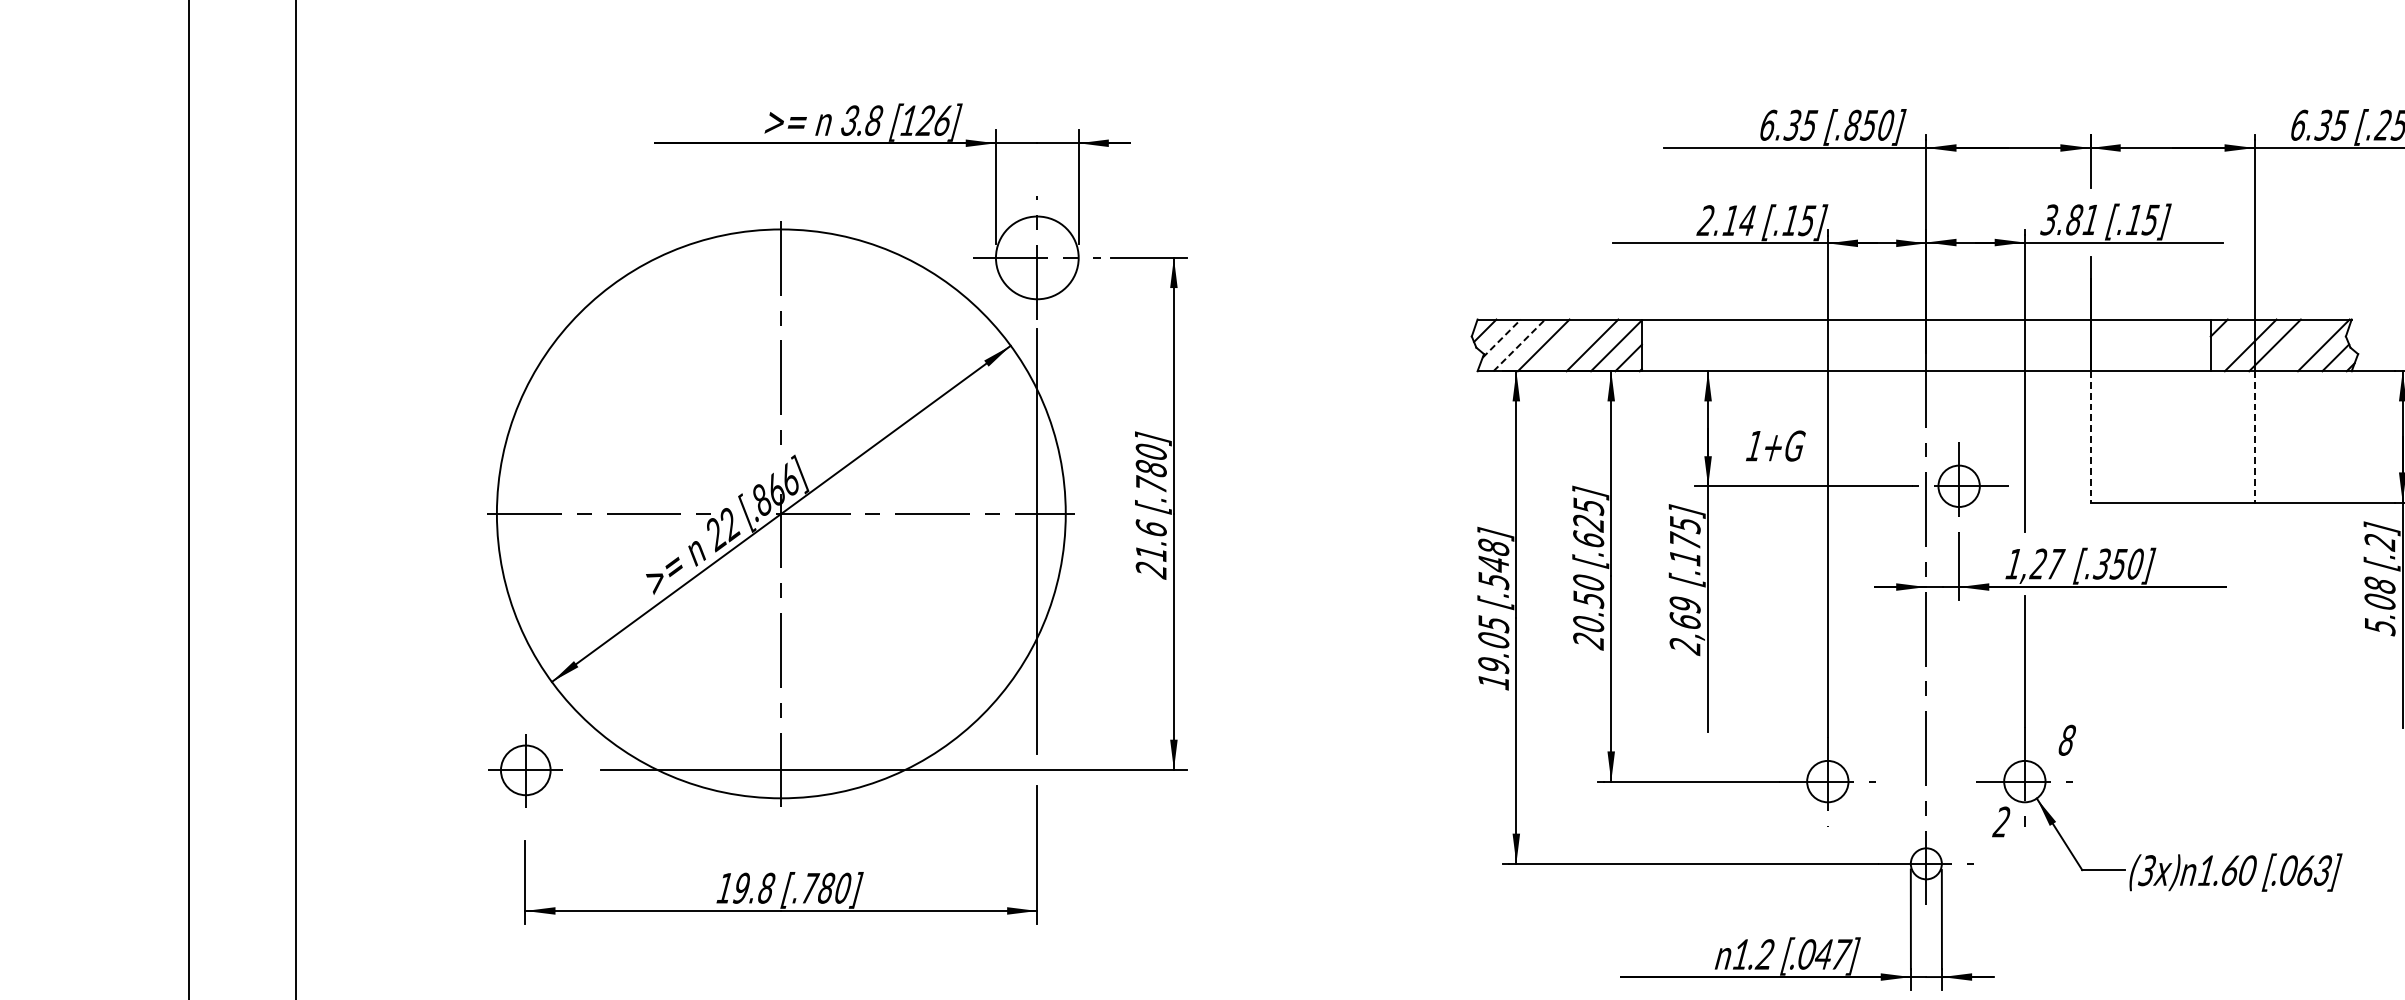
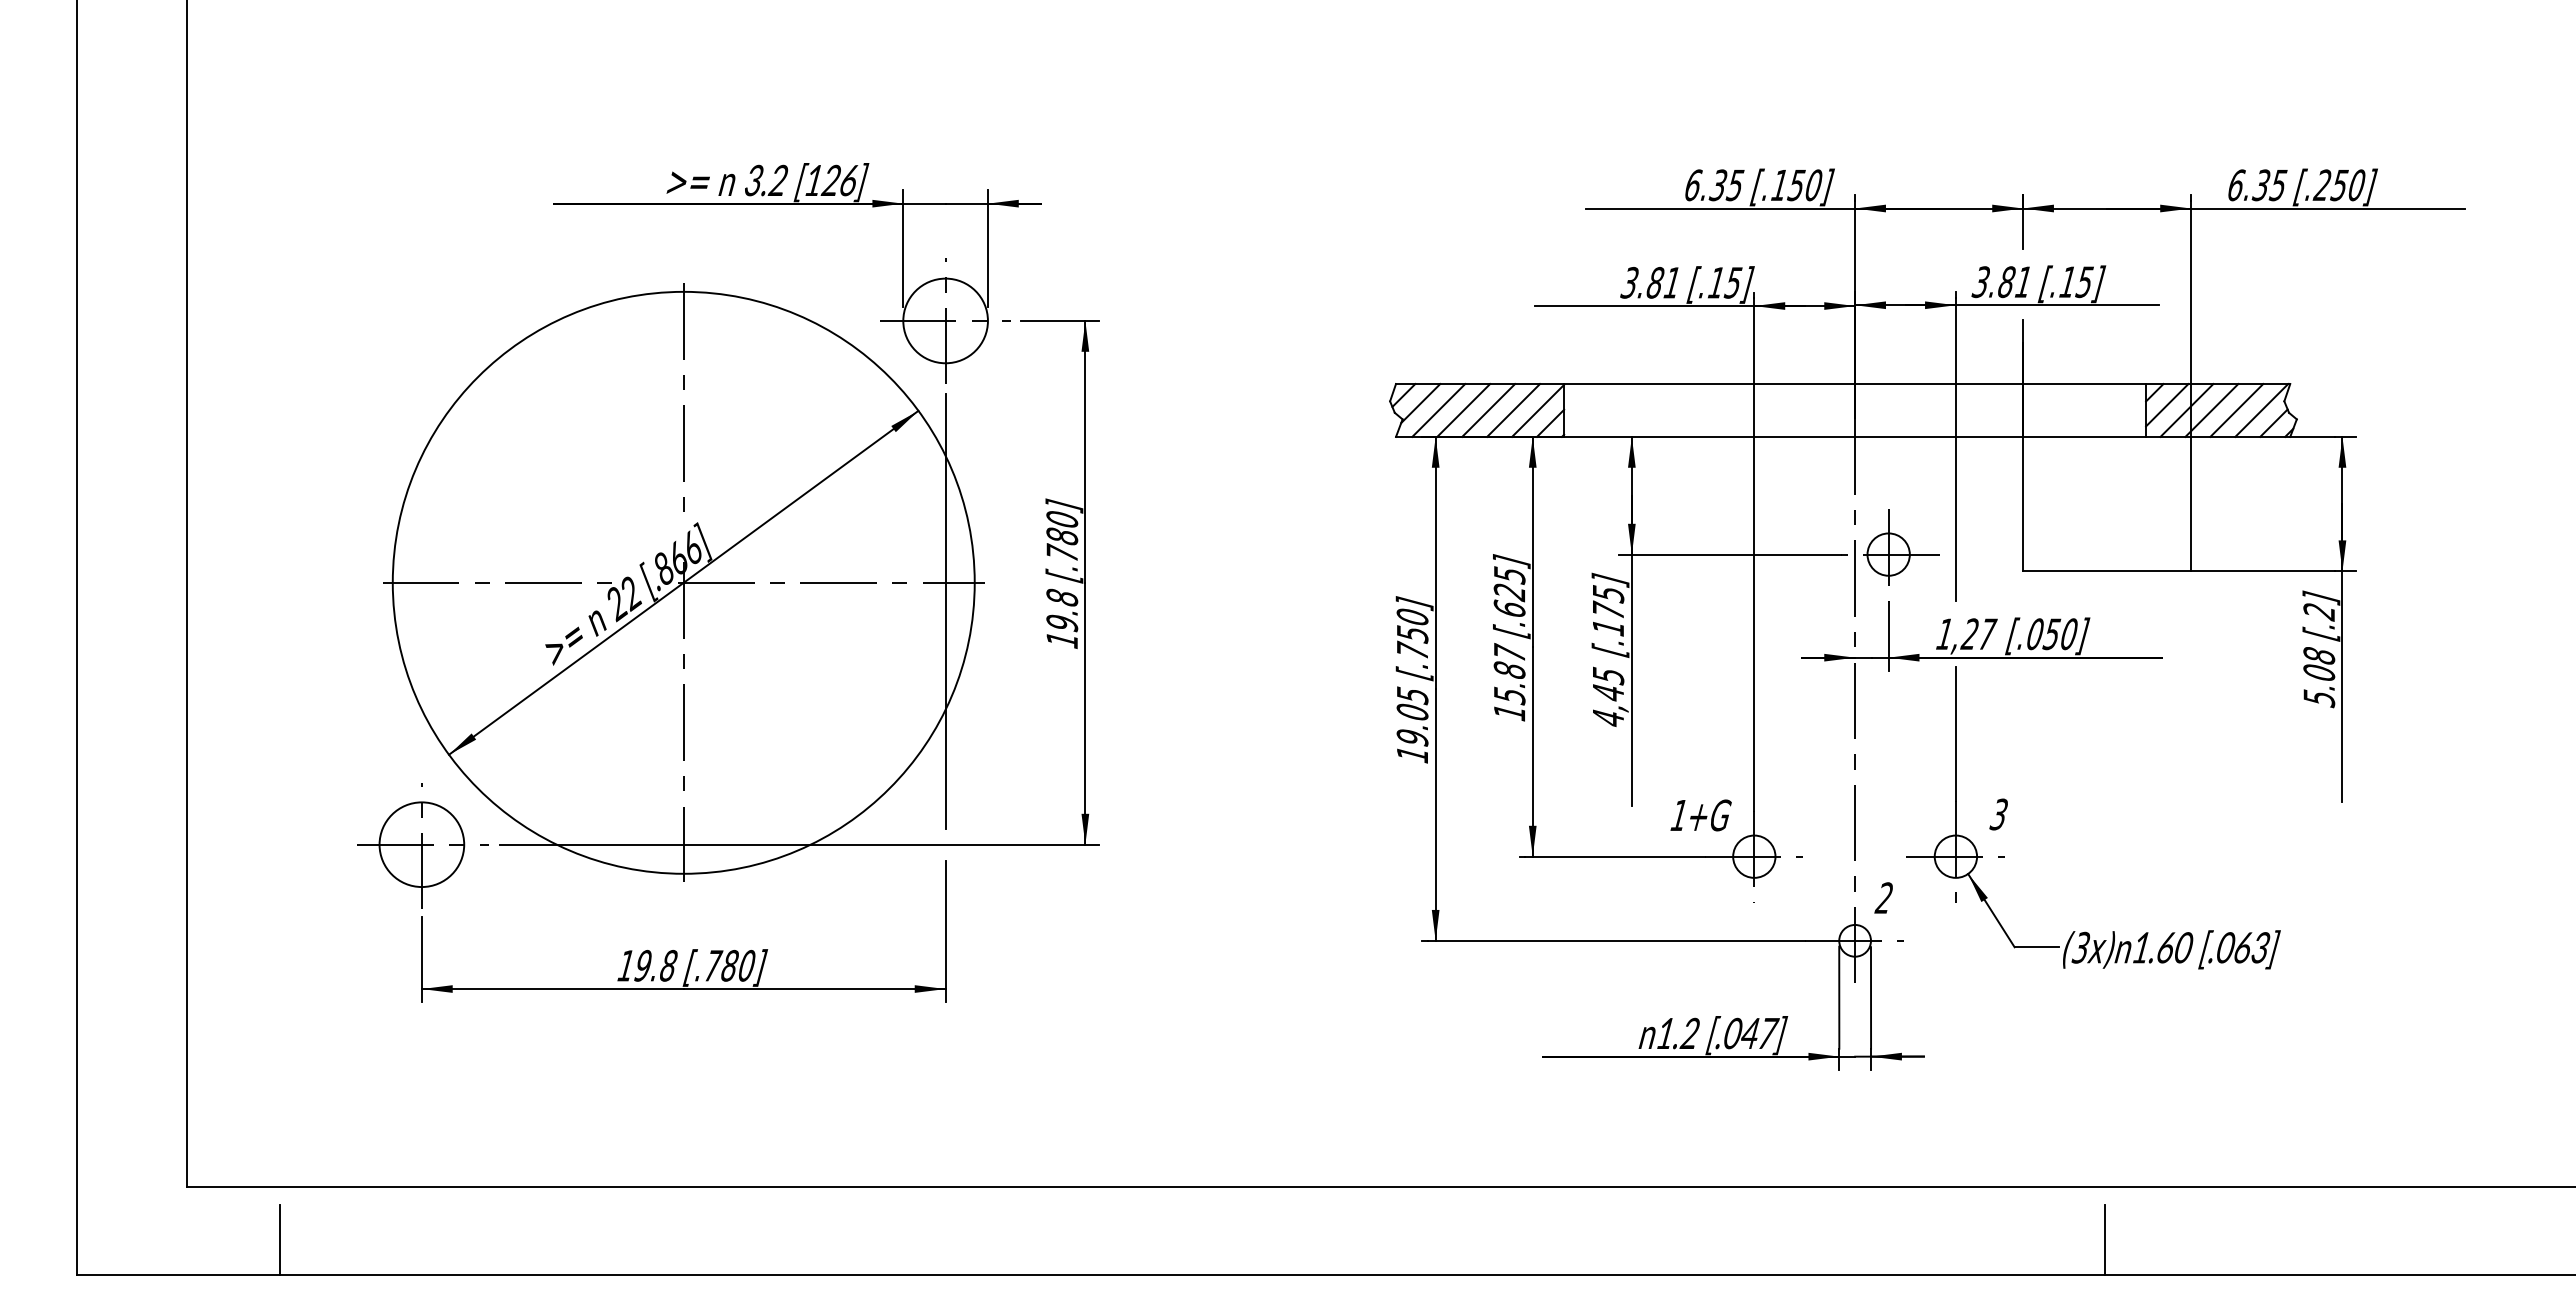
text: (872, 121) -> (777, 181), 3.8 -> 3.2
text: (1852, 125) -> (1779, 185), [.850] -> [.150]
text: (1725, 220) -> (1649, 282), 2.14 -> 3.81
line: (1501, 338) -> (1420, 403), dashed -> solid
line: (2231, 340) -> (2167, 405), added
line: (1520, 345) -> (1439, 410), dashed -> solid
line: (1567, 345) -> (1488, 410), added
line: (2299, 345) -> (2236, 410), added
line: (2090, 437) -> (2023, 504), dashed -> solid
line: (2255, 437) -> (2191, 504), dashed -> solid
text: (1775, 446) -> (1700, 815), moved
text: (1151, 549) -> (1062, 619), 21.6 -> 19.8
text: (1493, 564) -> (1412, 634), [.548] -> [.750]
text: (2101, 564) -> (2034, 634), [.350] -> [.050]
text: (1588, 611) -> (1509, 682), 20.50 -> 15.87
text: (1685, 625) -> (1608, 697), 2,69 -> 4,45
text: (2066, 740) -> (1998, 814), 8 -> 3
part: (525, 770) -> (422, 845), size x1.67
text: (2001, 821) -> (1883, 897), moved

